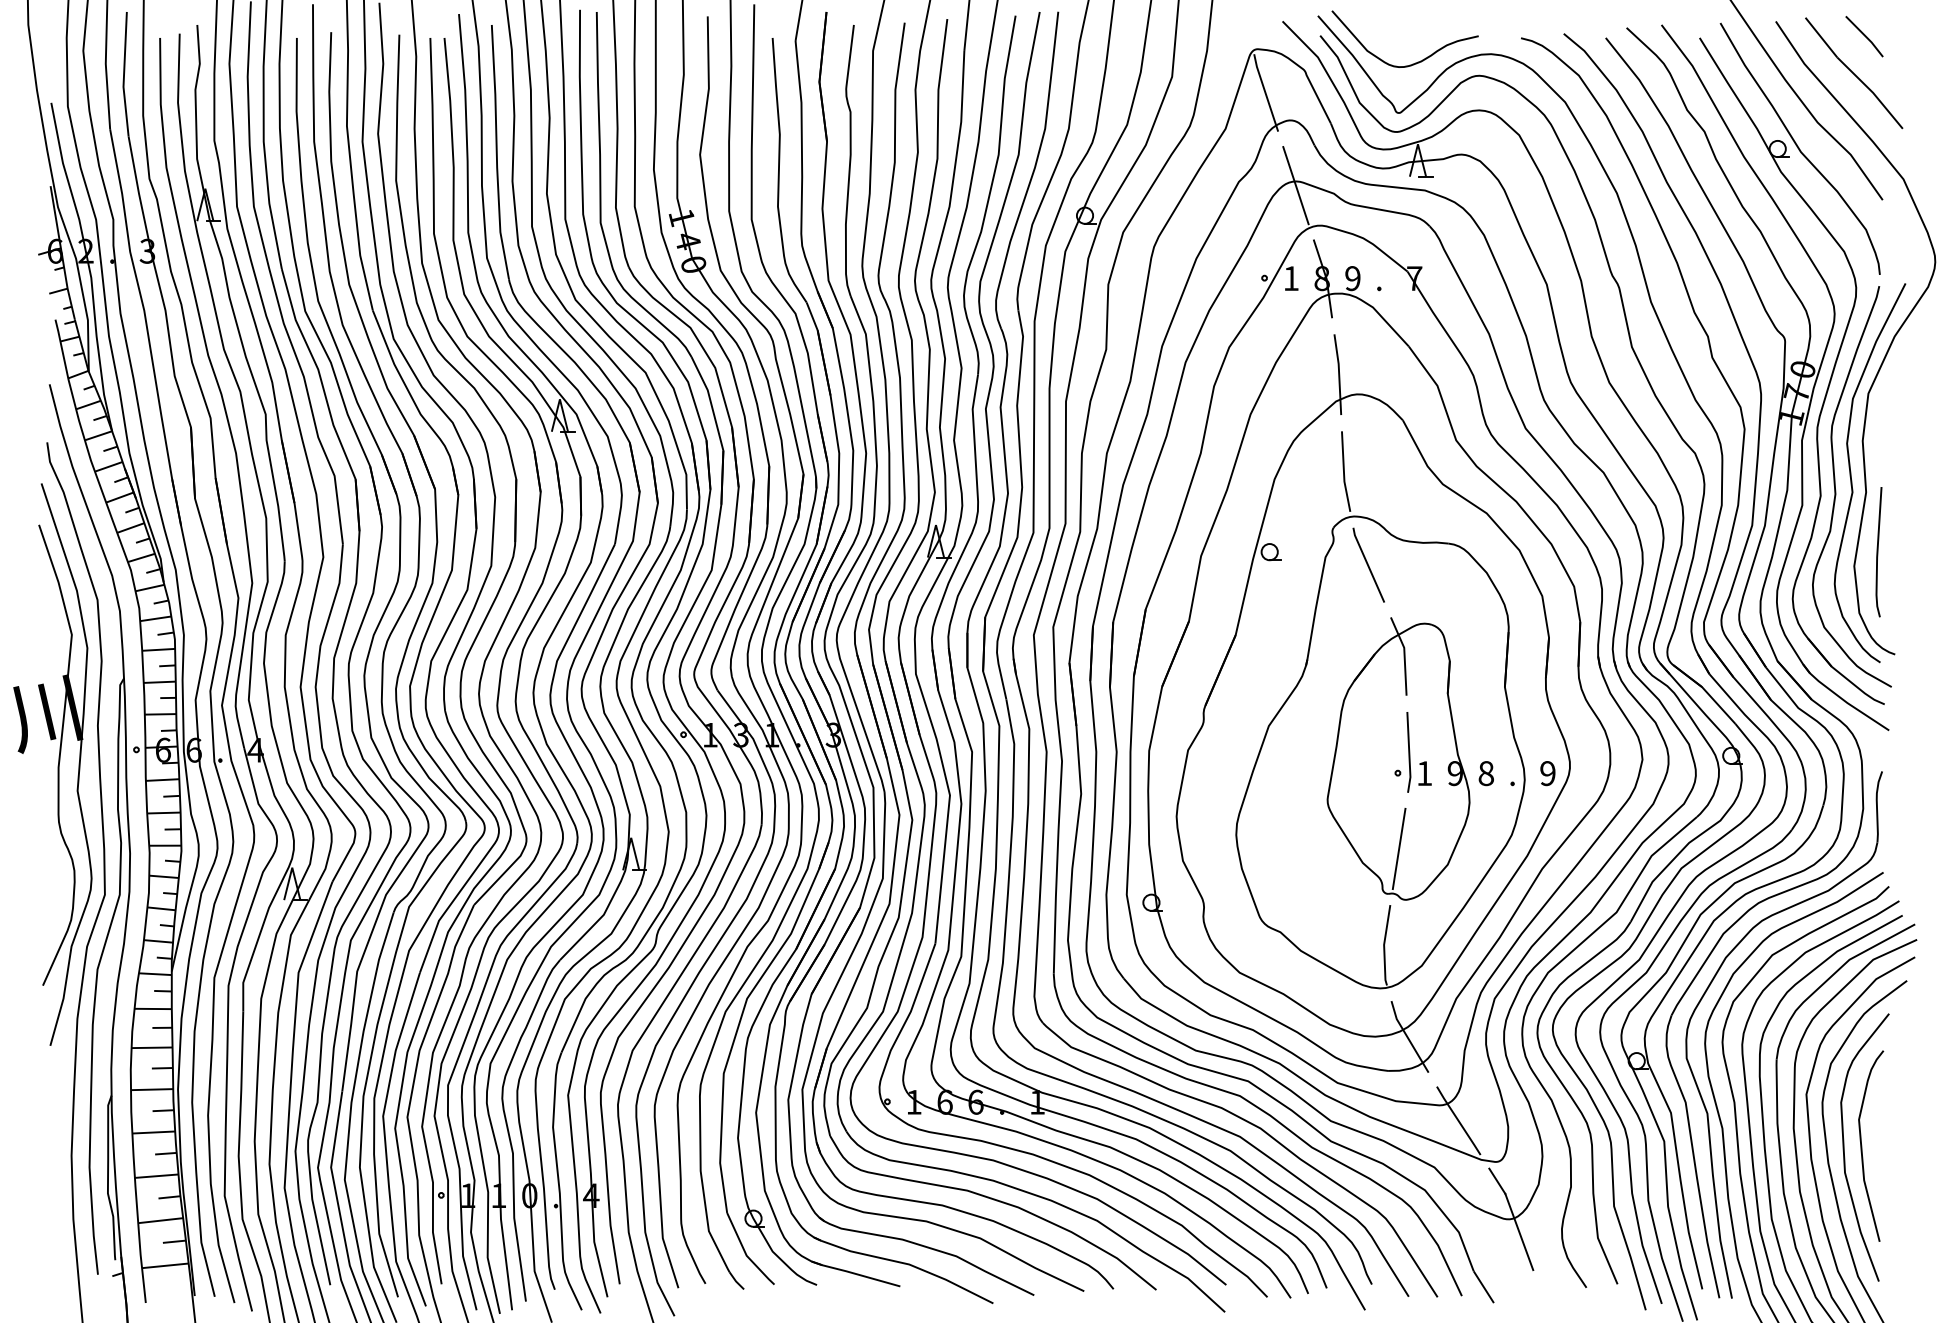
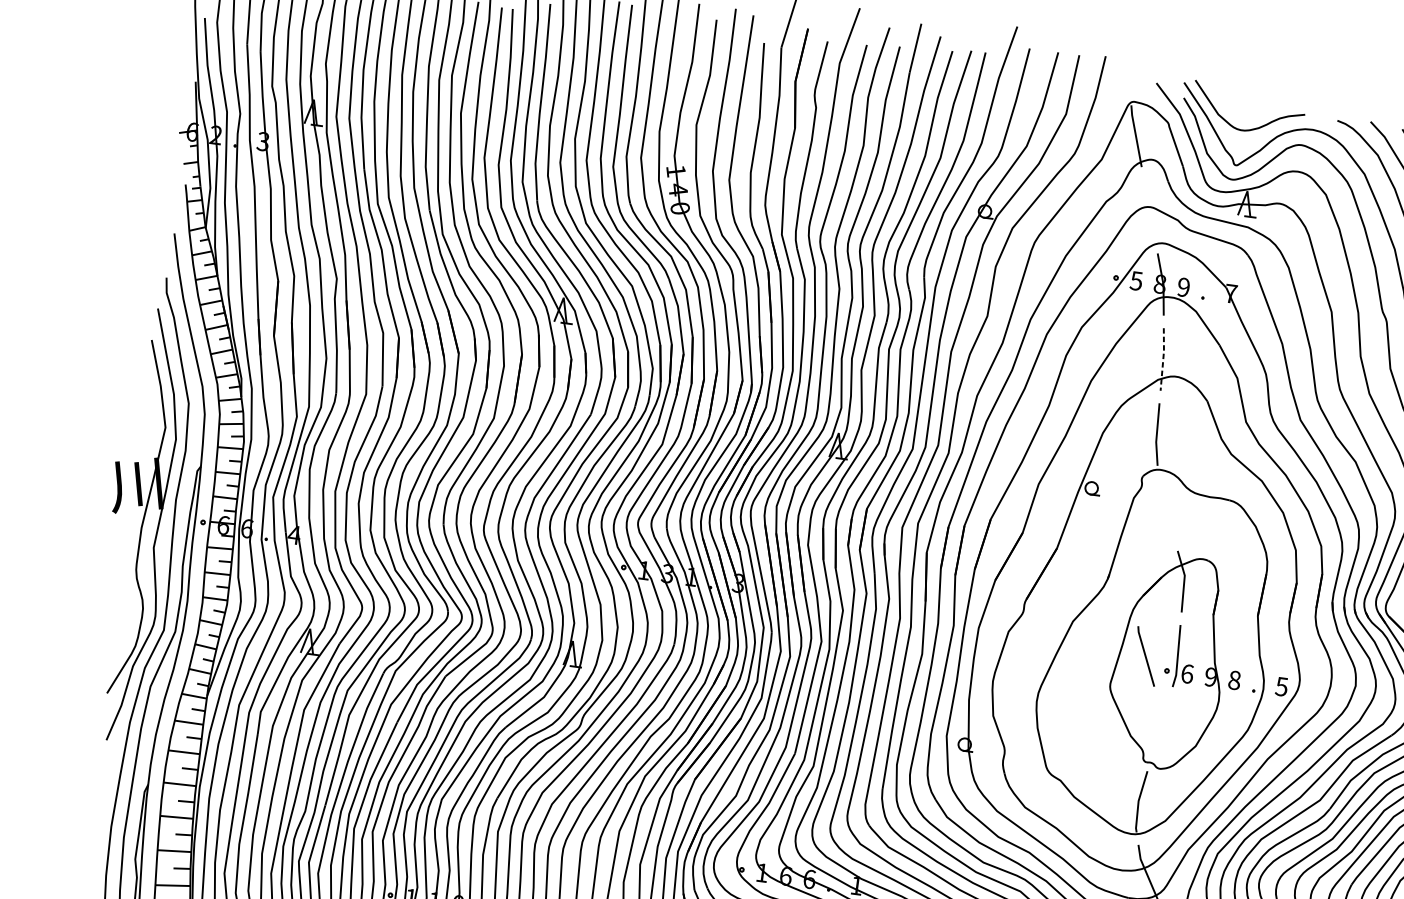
line: (1295, 185) -> (1149, 210), removed
text: (1290, 278) -> (1135, 280), 1 -> 5
line: (1339, 374) -> (1163, 359), solid -> dashed
line: (1368, 564) -> (1146, 655), moved
text: (1424, 773) -> (1187, 673), 1 -> 6
text: (1547, 773) -> (1281, 686), 9 -> 5
line: (1398, 848) -> (1159, 728), removed

